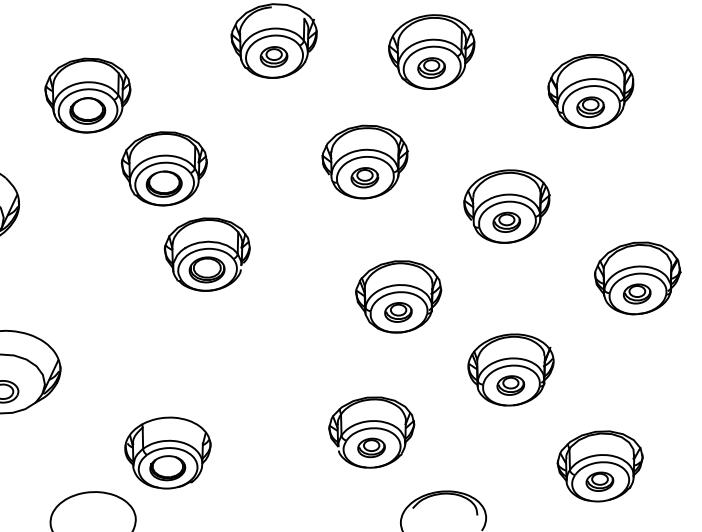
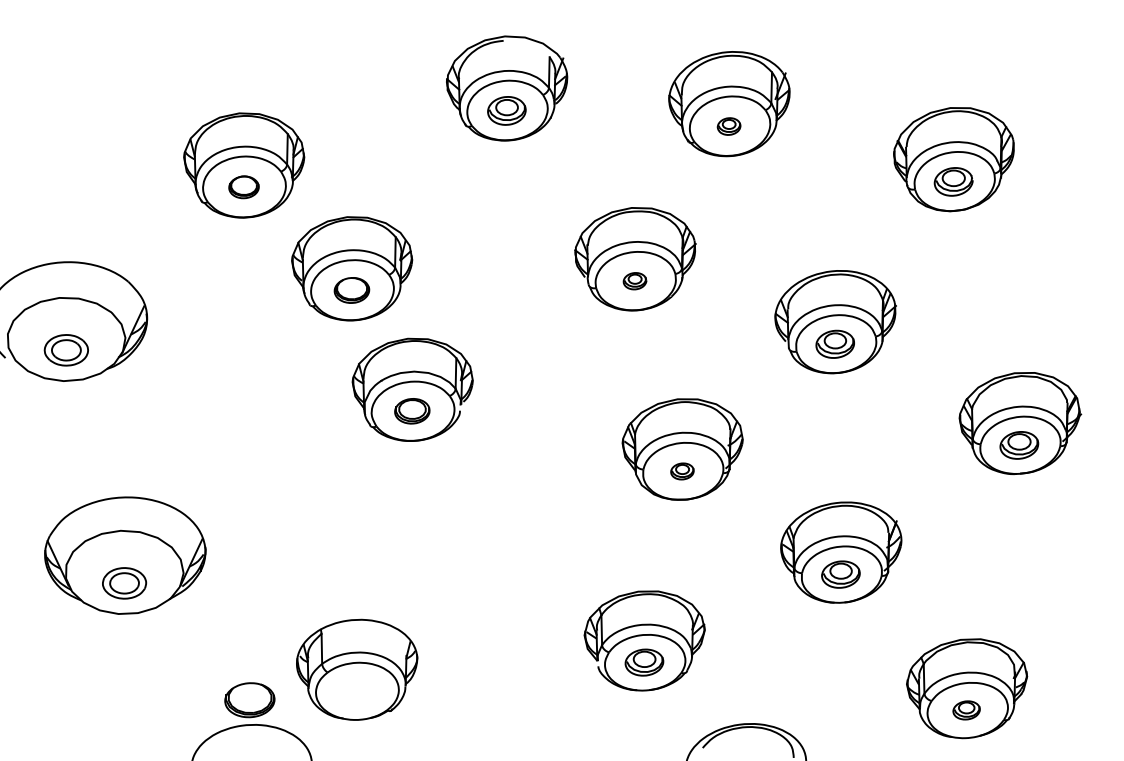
part: (431, 67) -> (728, 126), size x0.6
part: (87, 111) -> (243, 187), size x0.6
part: (364, 177) -> (634, 280), size x0.6
part: (163, 184) -> (351, 290), size x0.7
part: (206, 269) -> (411, 410), size x0.7
part: (398, 312) -> (682, 471), size x0.6
part: (167, 468) -> (249, 700), moved
part: (599, 481) -> (966, 710), size x0.7

